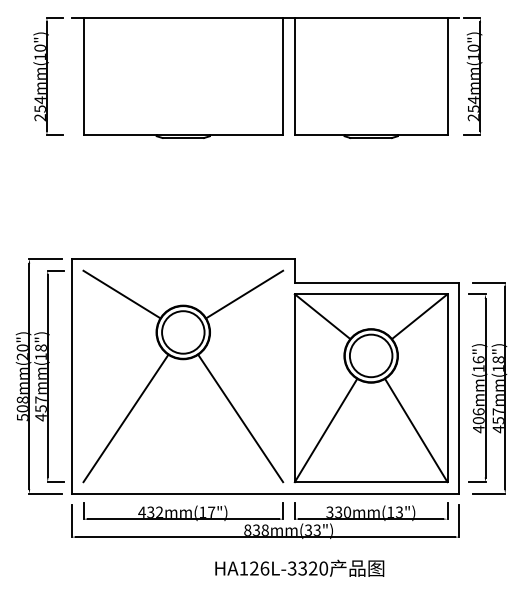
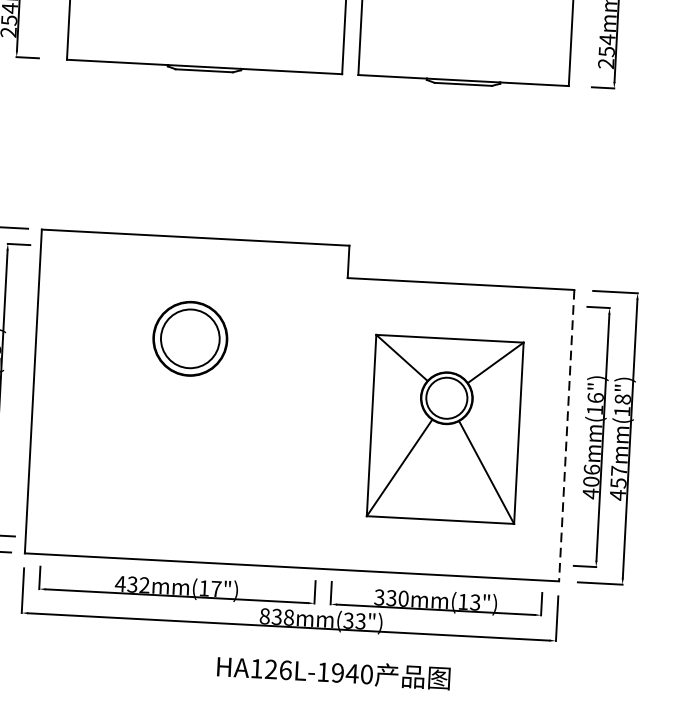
line: (121, 294) -> (107, 282), removed
line: (244, 294) -> (277, 290), removed
part: (370, 388) -> (444, 429), size x0.7
line: (459, 388) -> (567, 436), solid -> dashed
line: (125, 418) -> (104, 453), removed
line: (240, 418) -> (262, 461), removed
text: (302, 568) -> (337, 672), HA126L-3320 -> HA126L-1940

